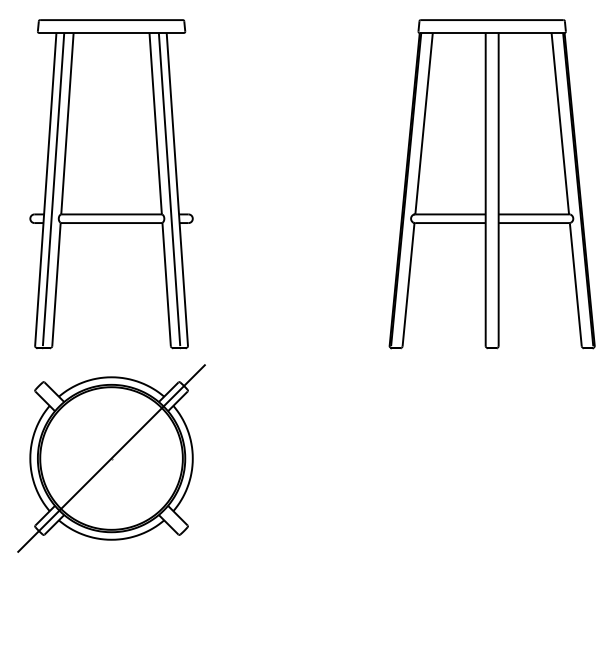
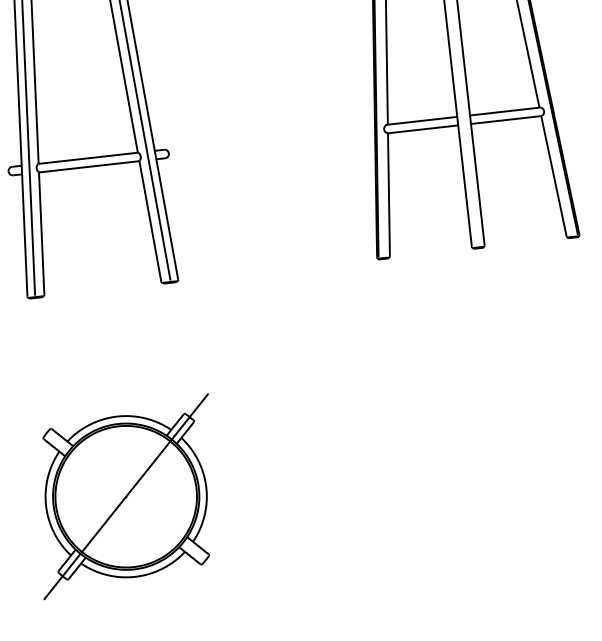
part: (111, 458) -> (126, 496), moved

